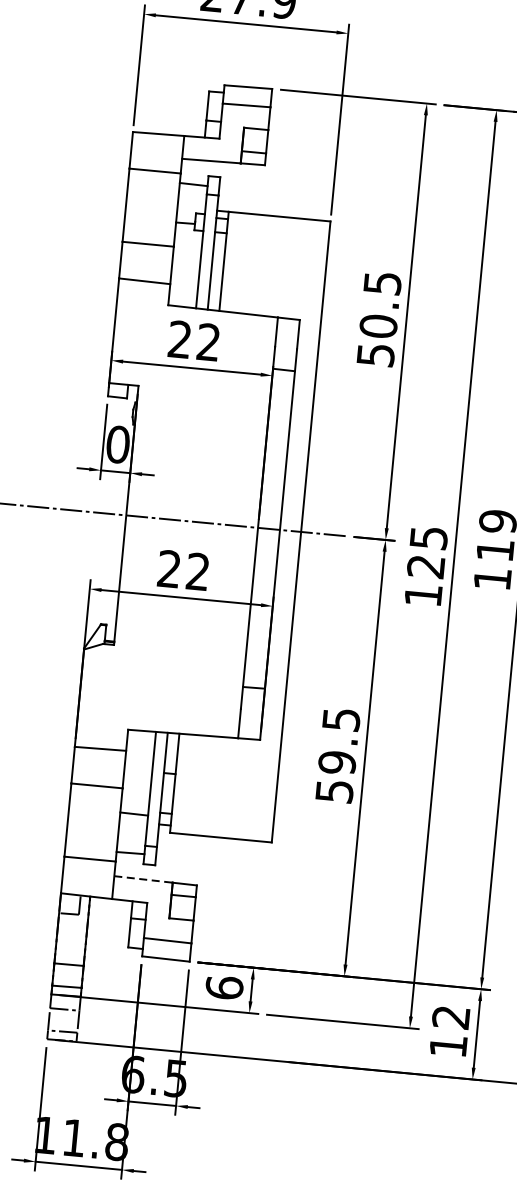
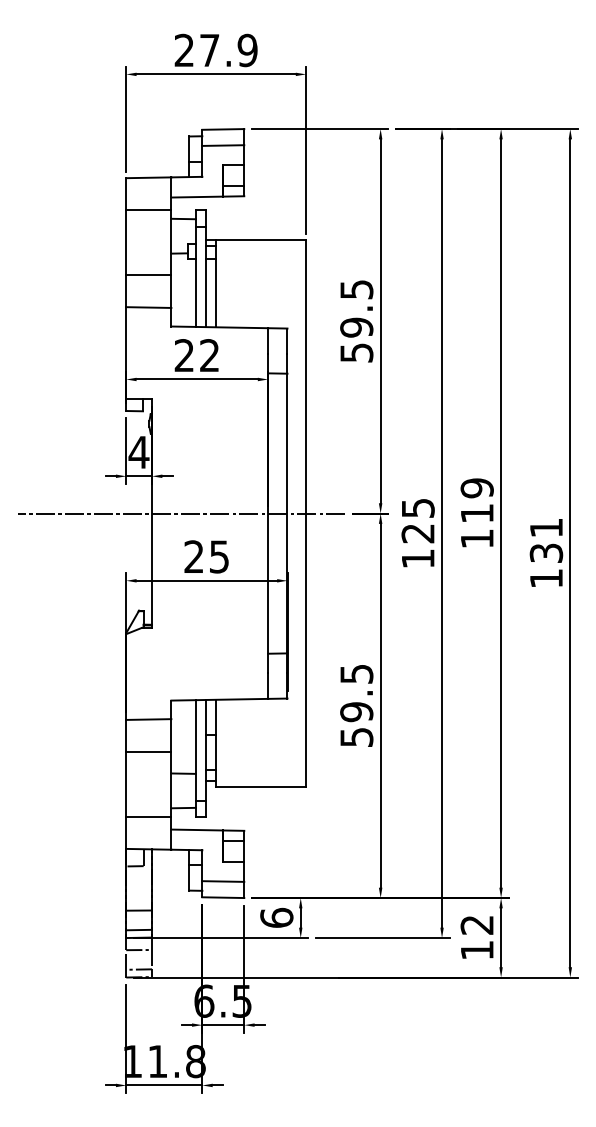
text: (378, 326) -> (356, 327), 50.5 -> 59.5
text: (117, 444) -> (138, 452), 0 -> 4
text: (197, 571) -> (218, 556), 22 -> 25
line: (143, 880) -> (197, 830), dashed -> solid

